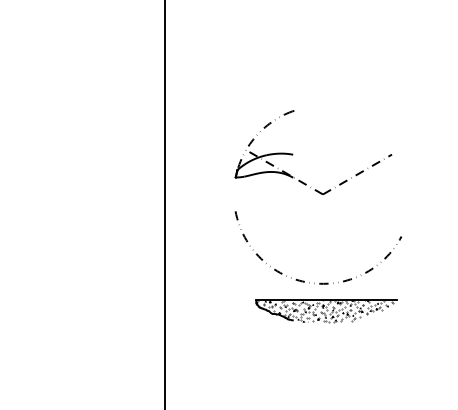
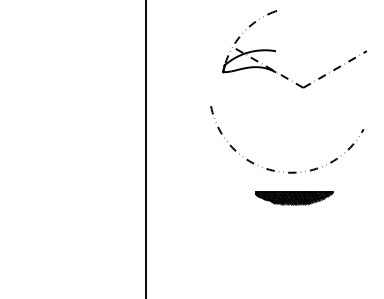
part: (293, 154) -> (276, 51), moved
part: (326, 311) -> (294, 198), size x0.6

